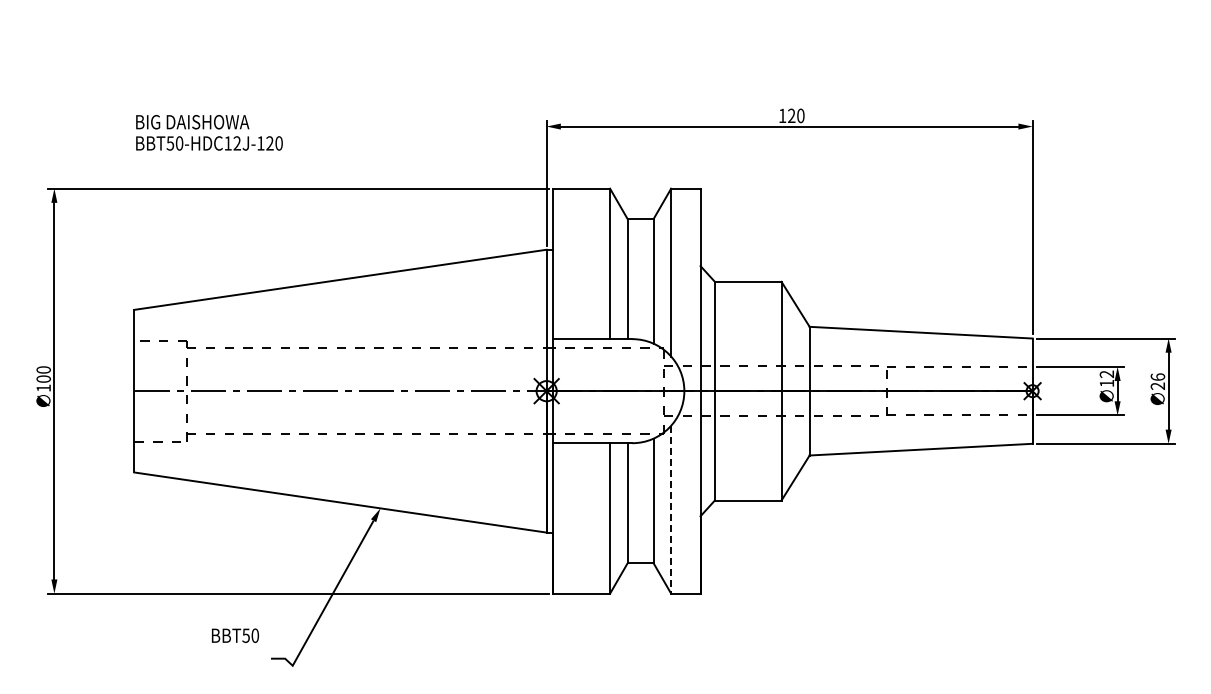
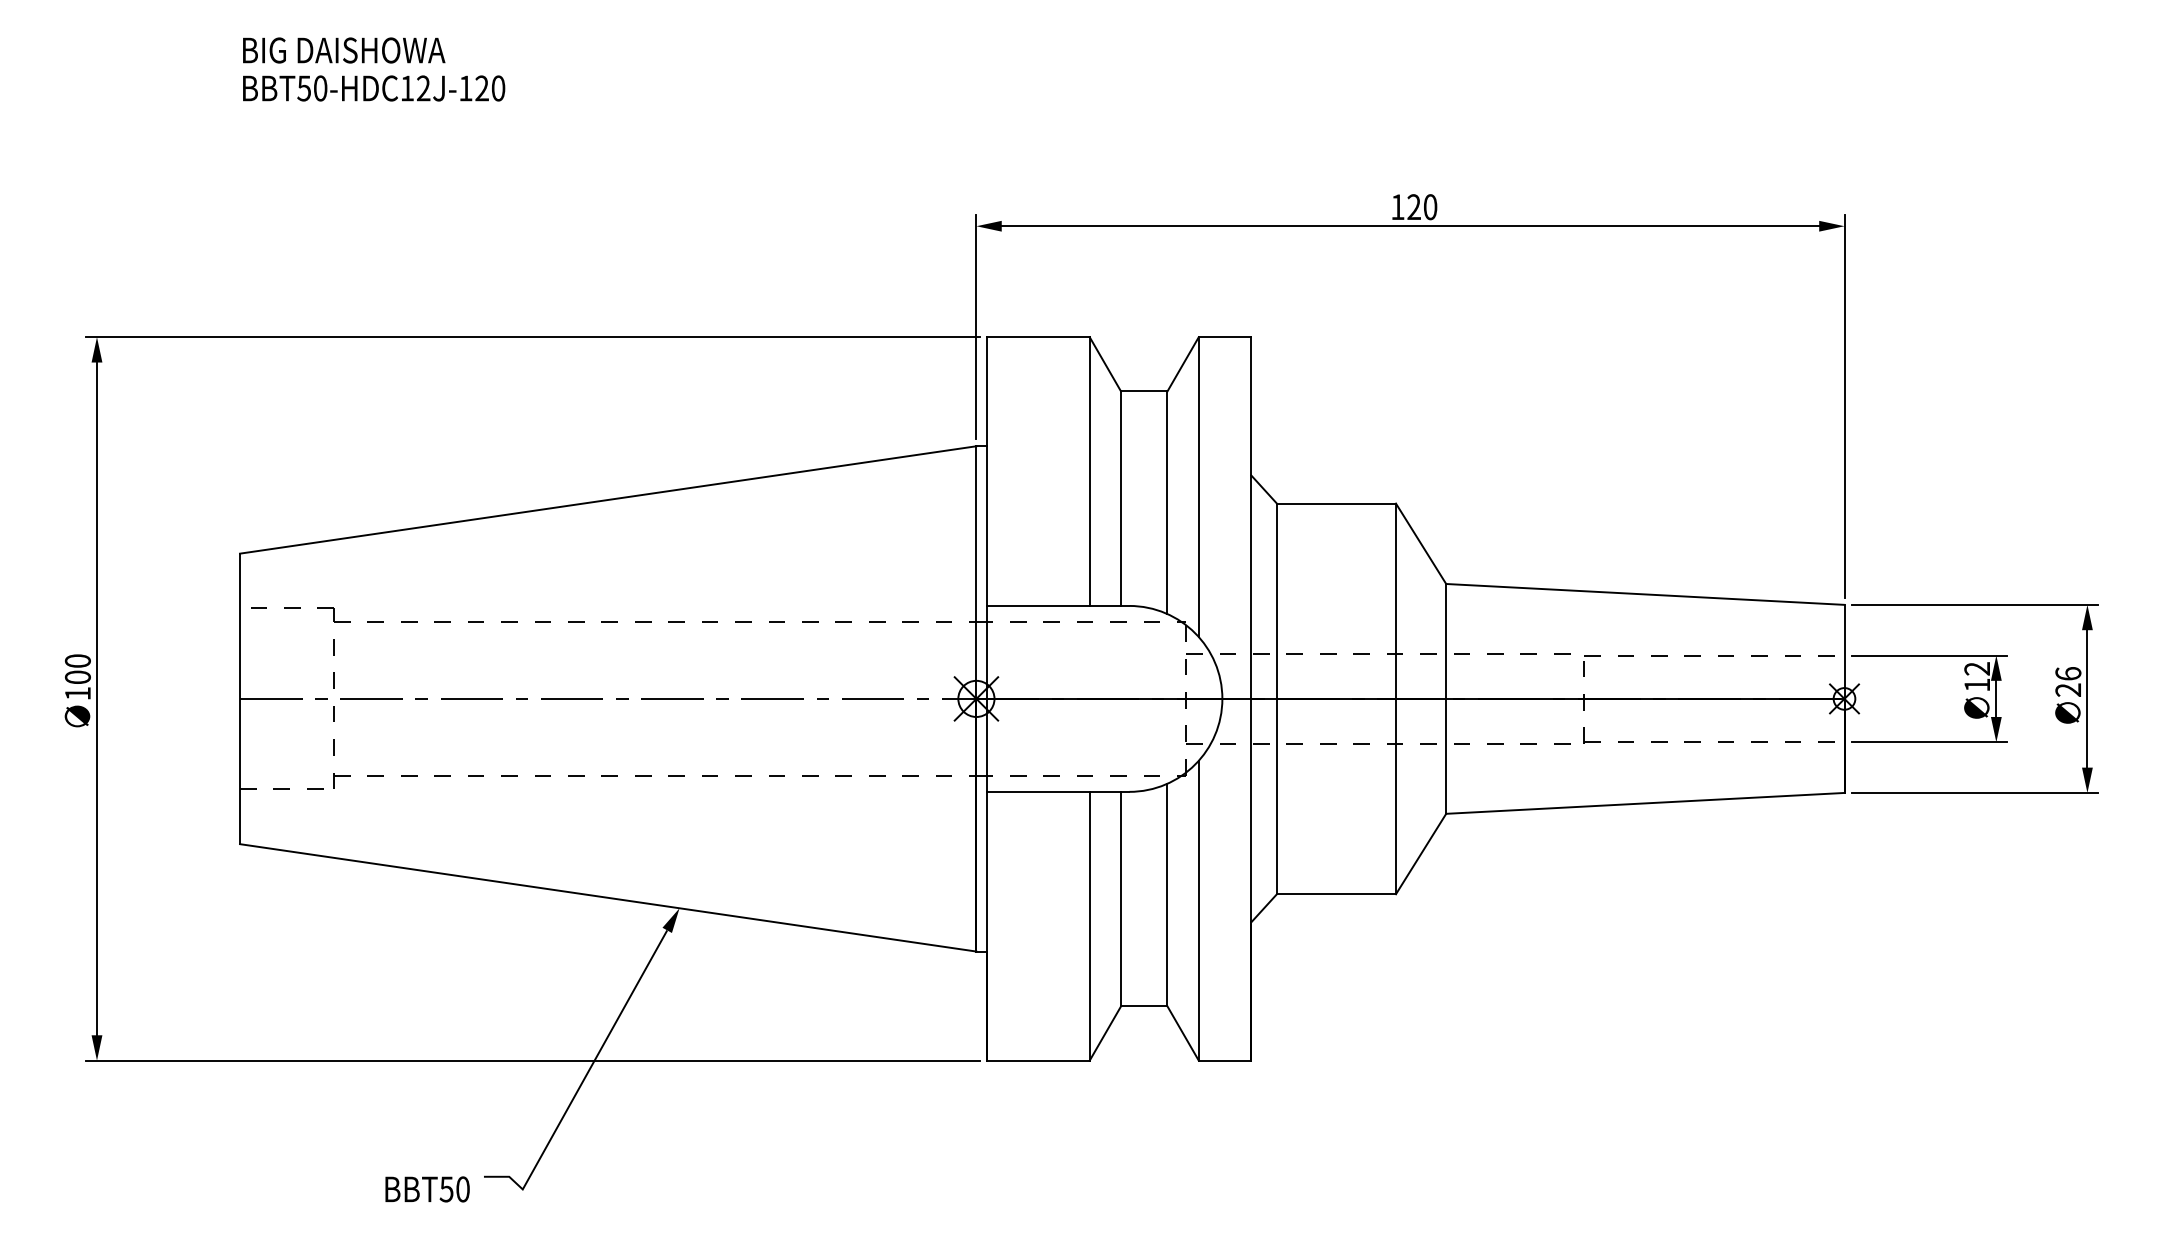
text: (209, 132) -> (374, 68), moved
line: (671, 509) -> (1199, 910), dashed -> solid
text: (235, 635) -> (427, 1188), moved

